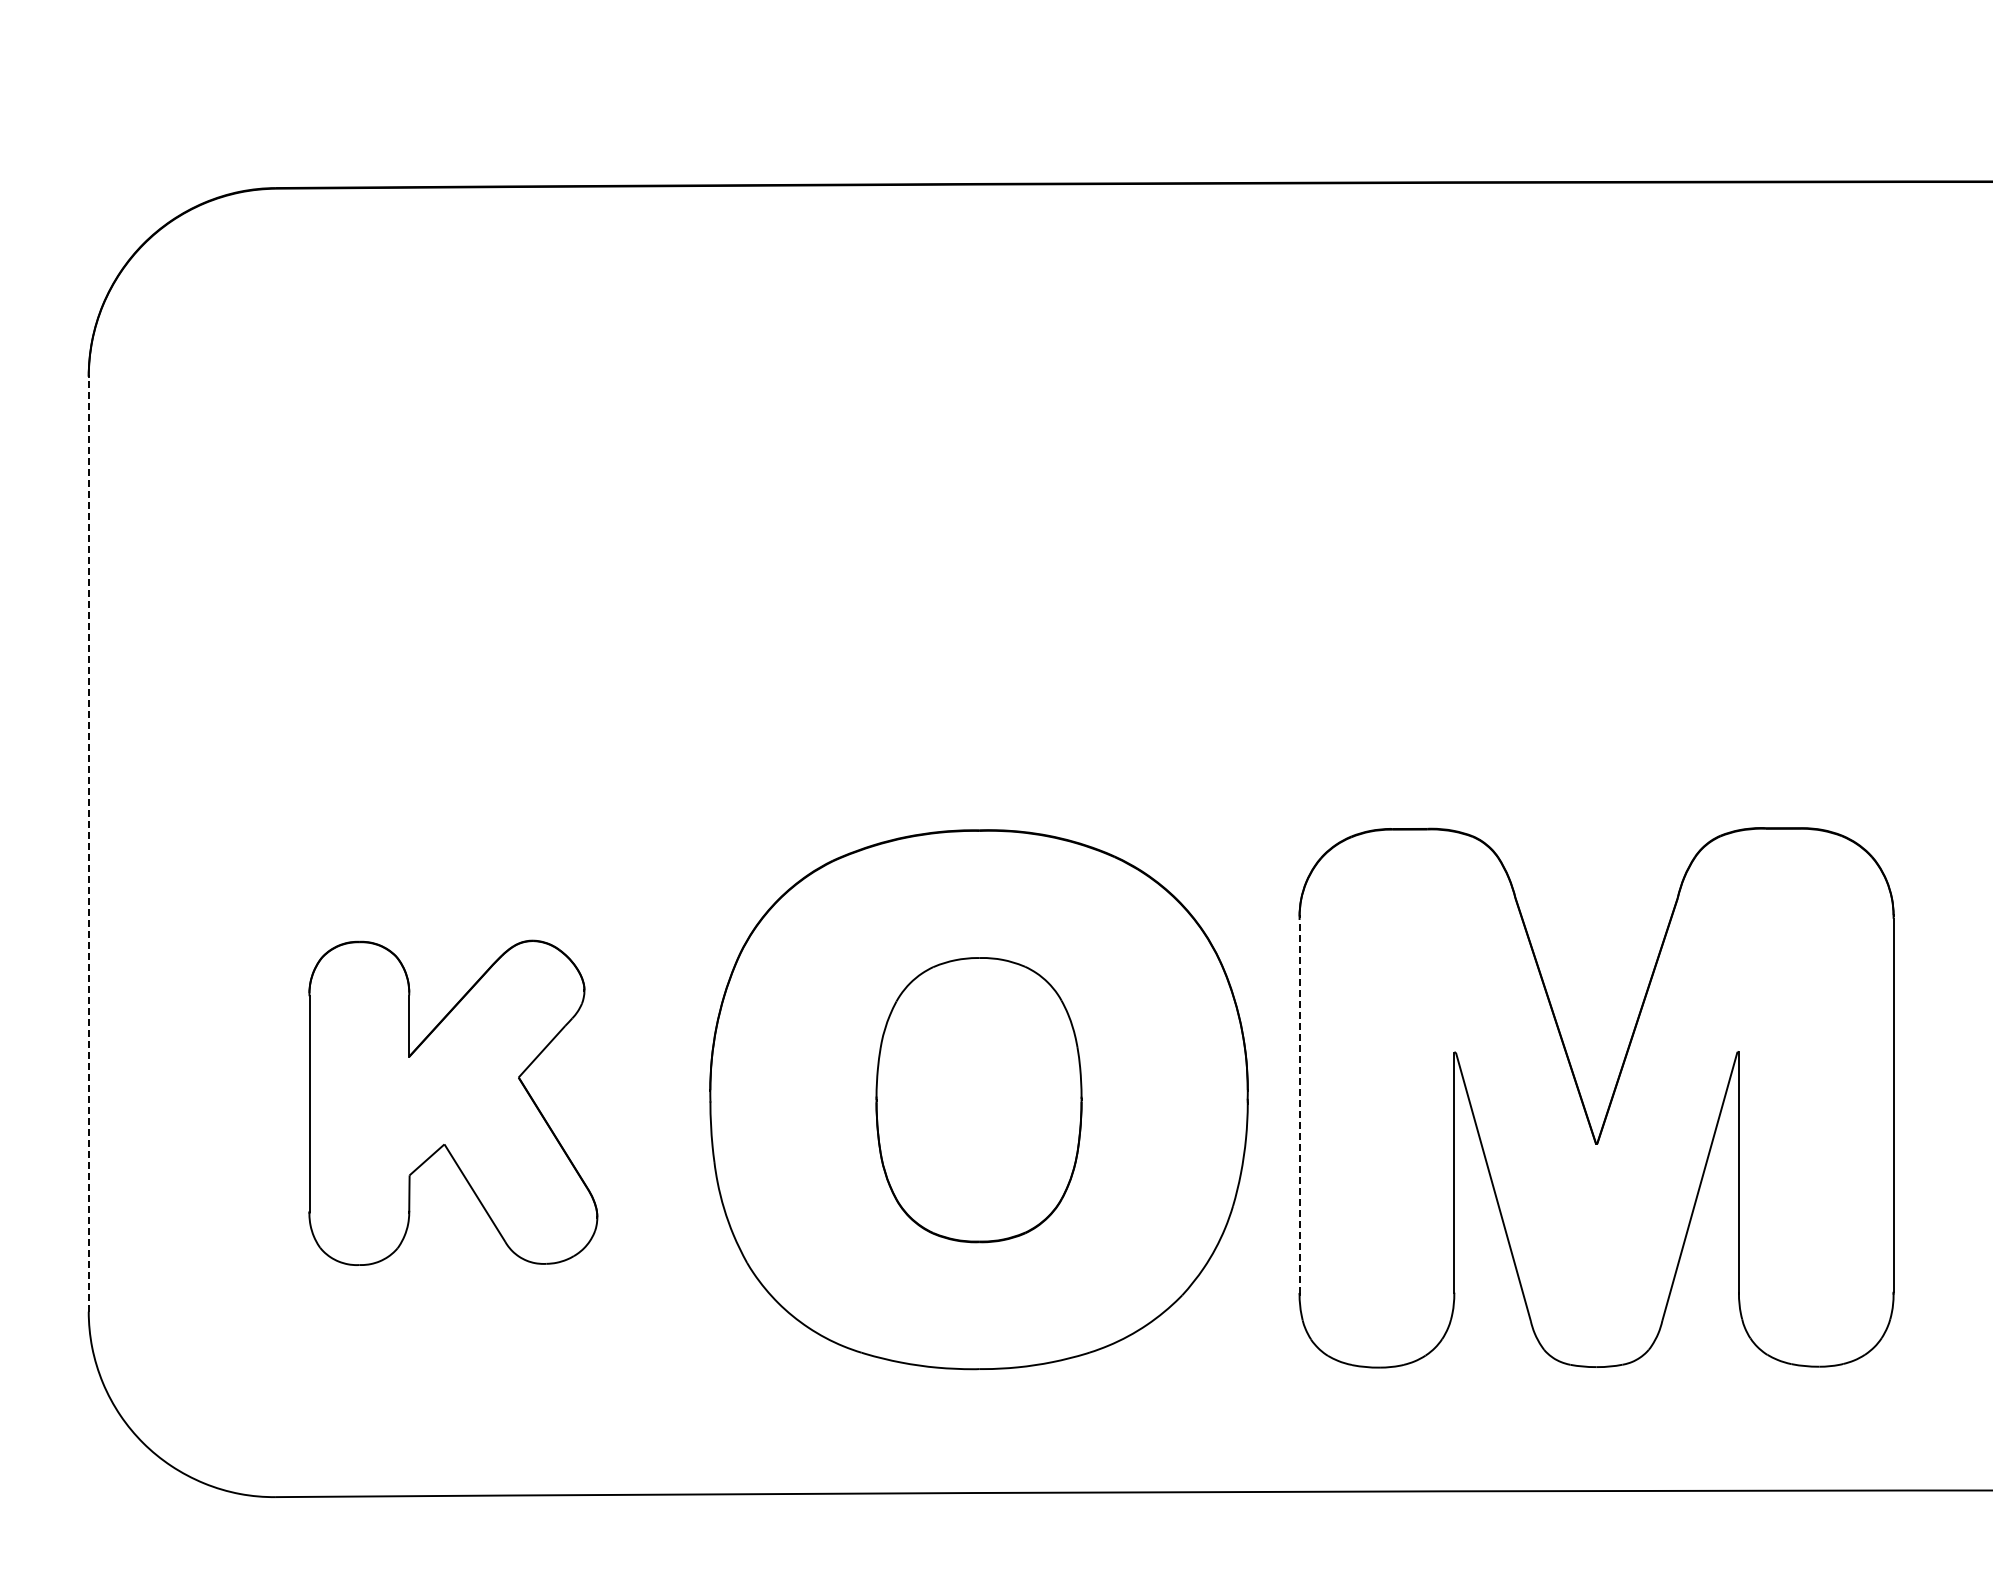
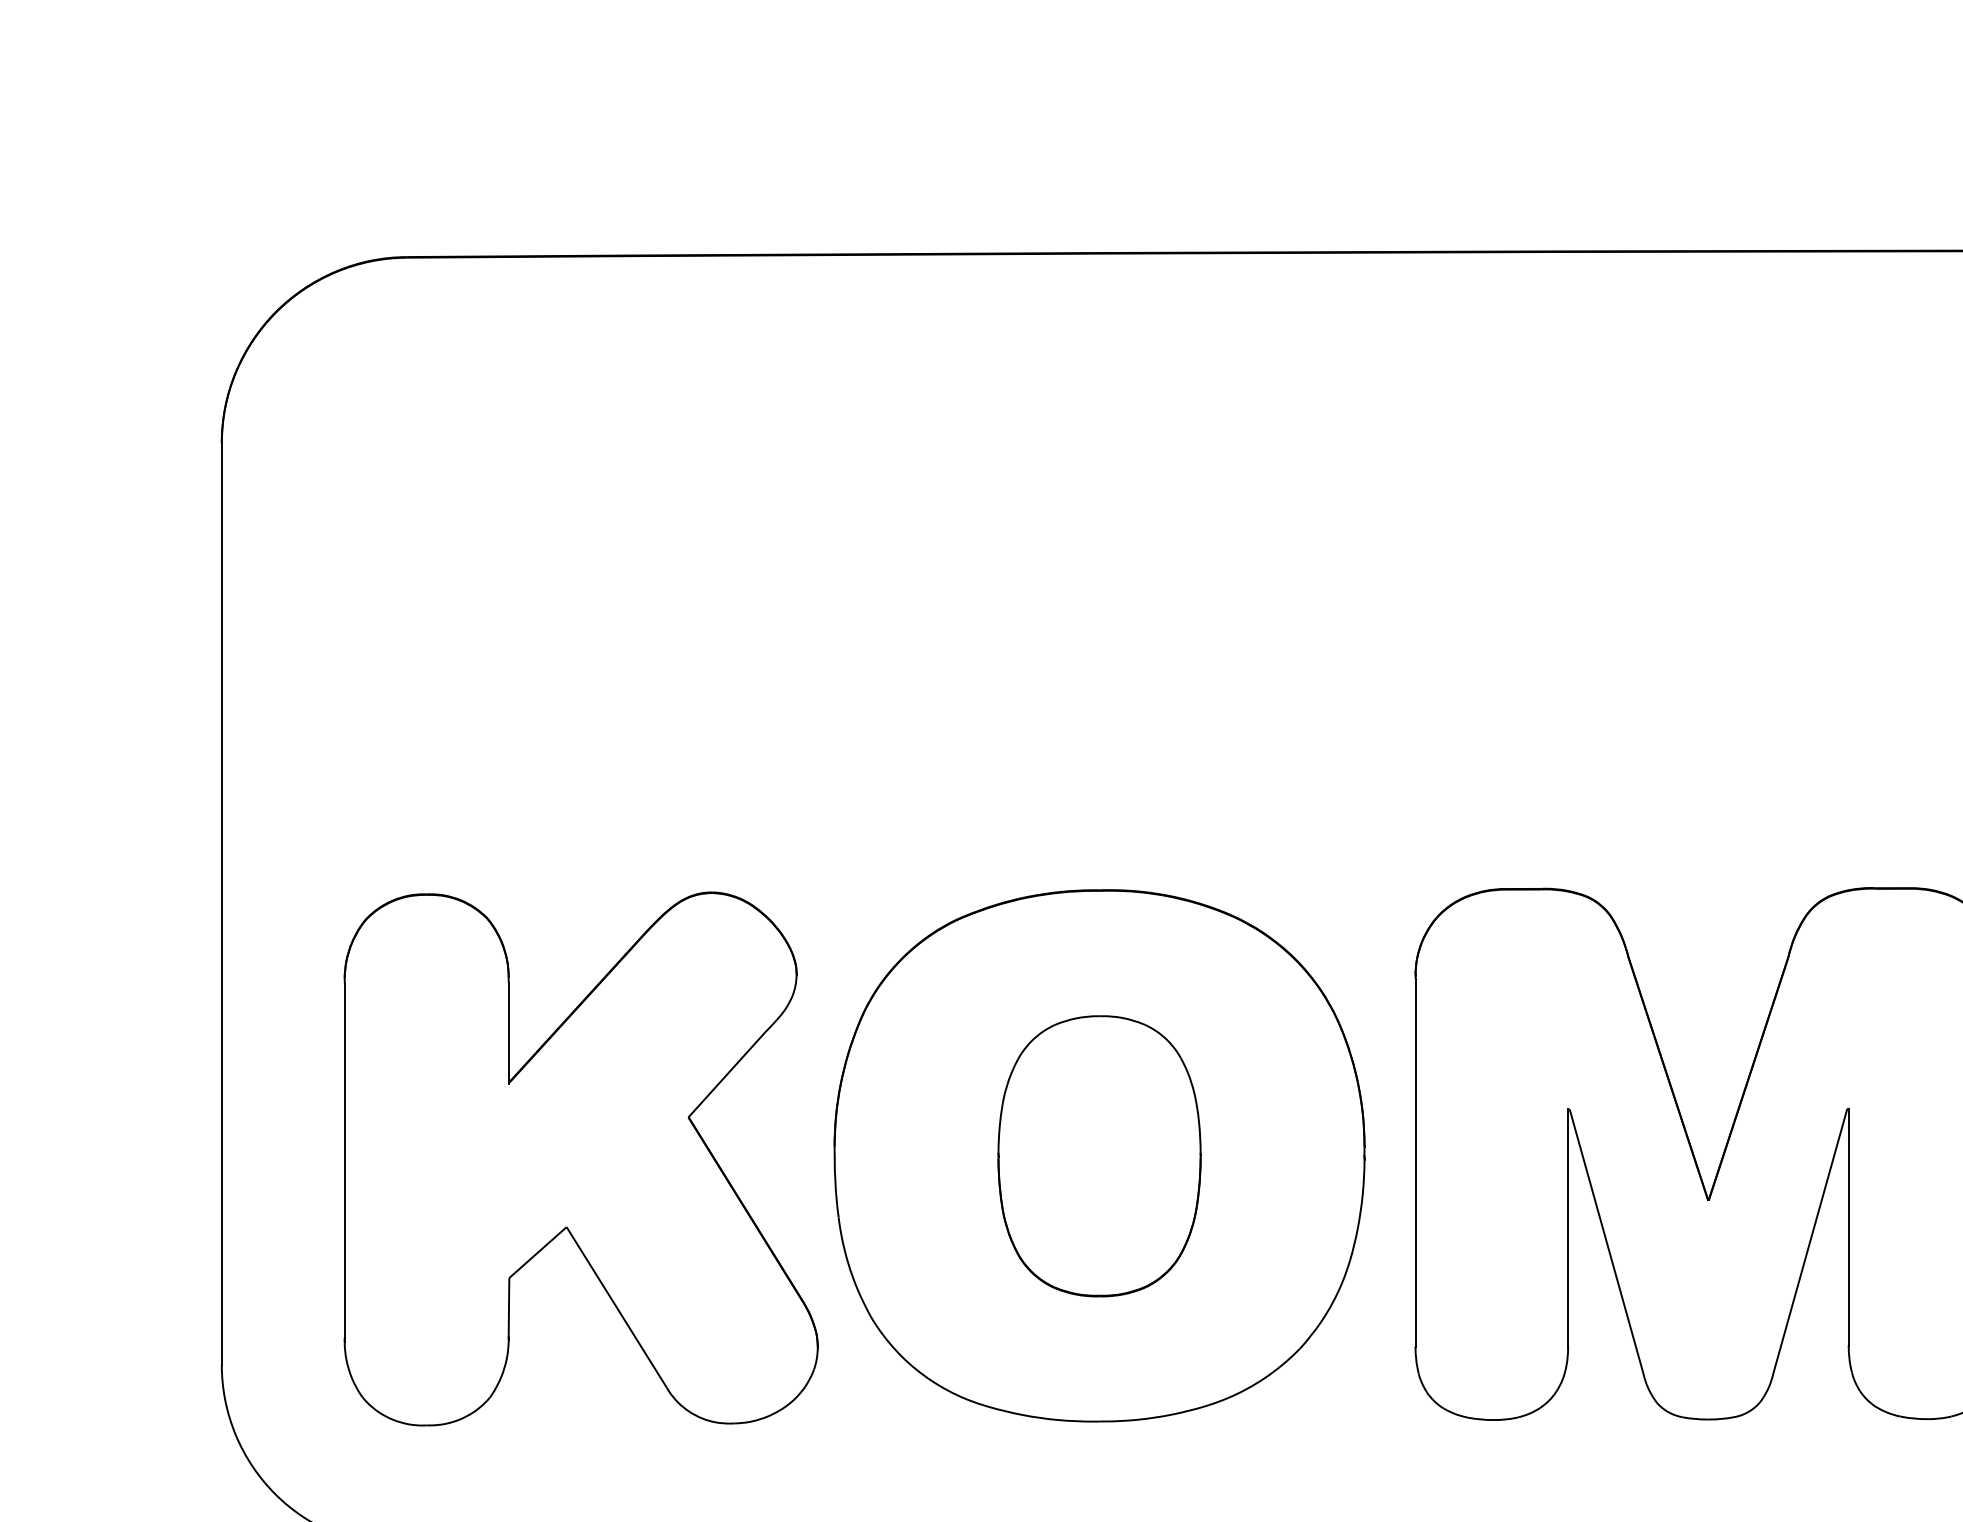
line: (88, 843) -> (221, 903), dashed -> solid
part: (453, 1102) -> (581, 1158), size x1.67
line: (1299, 1106) -> (1415, 1162), dashed -> solid

